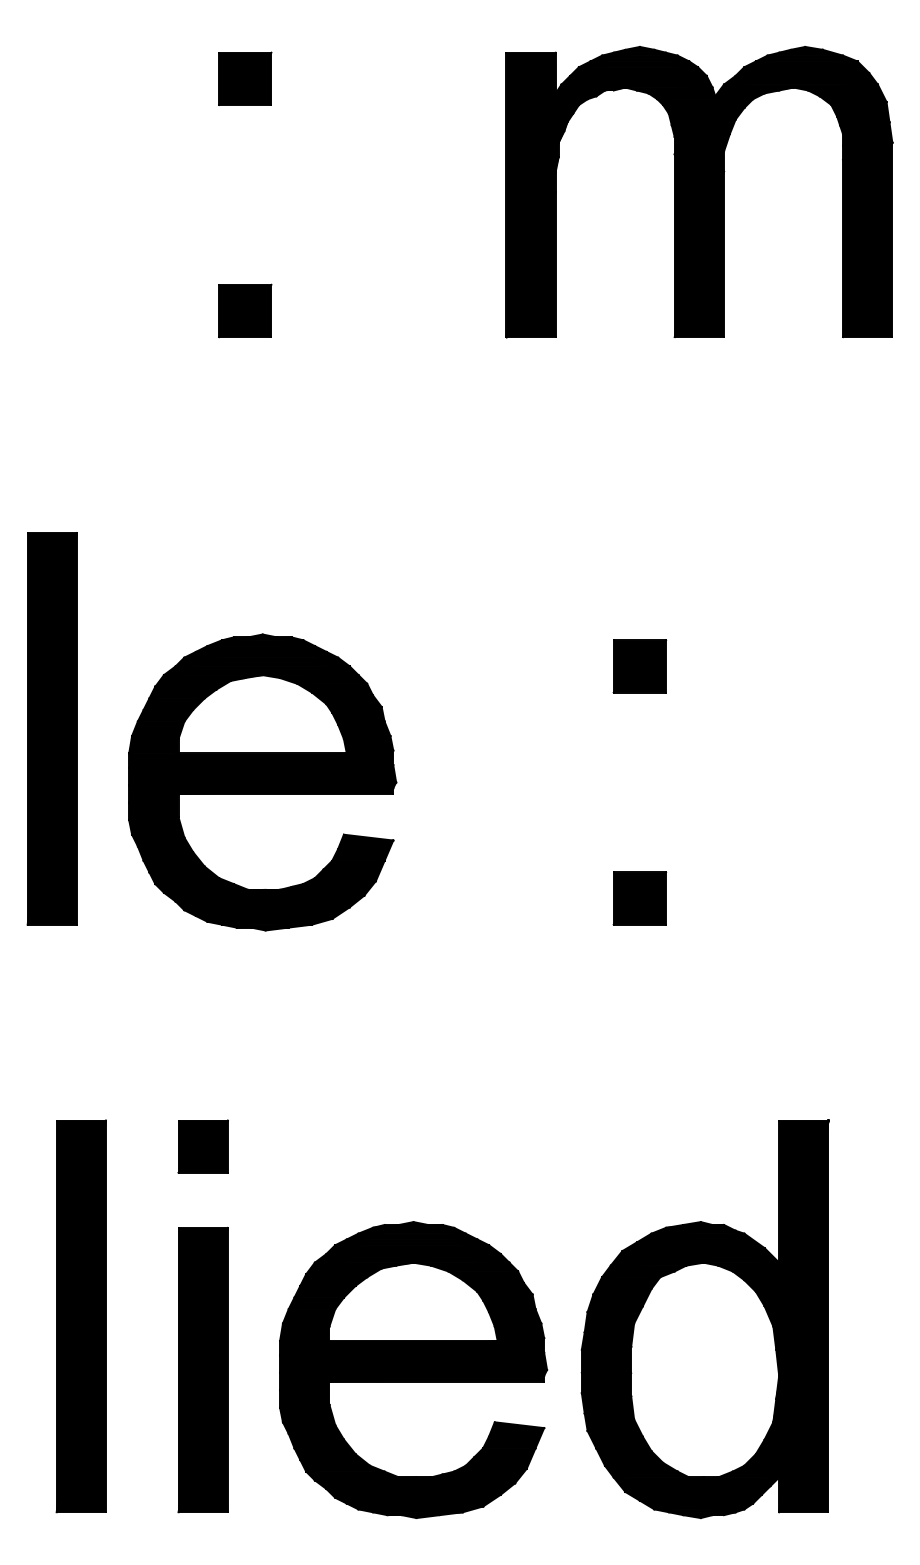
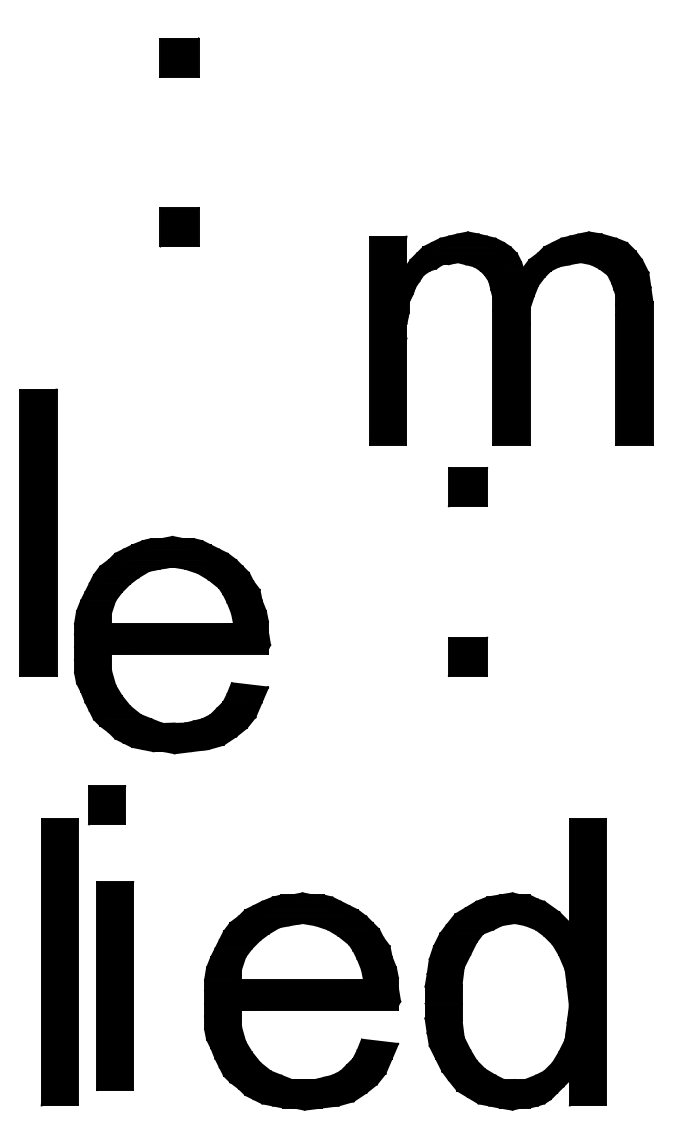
part: (699, 192) -> (511, 338), moved
part: (262, 782) -> (172, 645), moved
part: (202, 1146) -> (106, 805), moved
part: (202, 1369) -> (114, 985), moved

